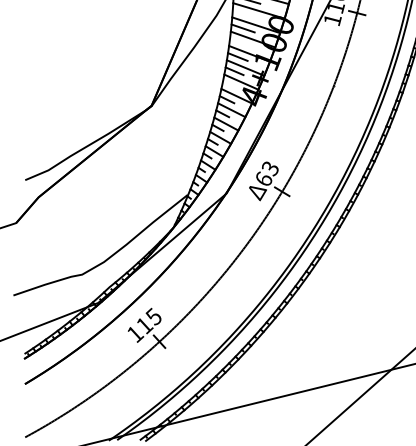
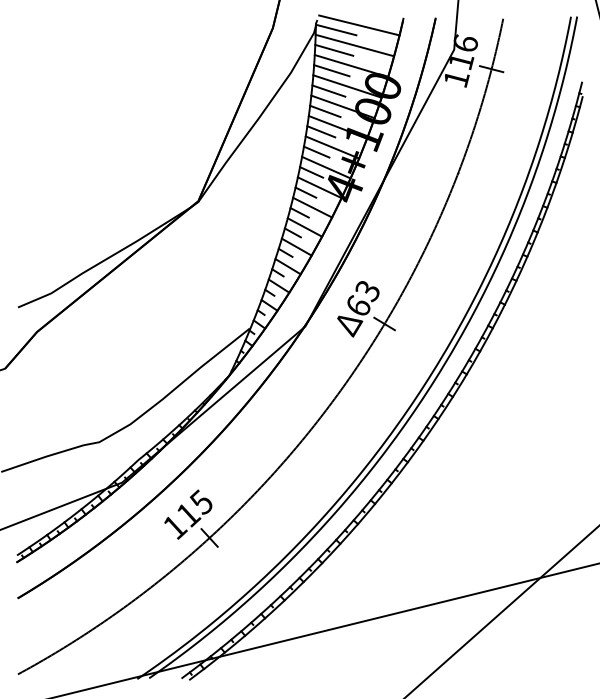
line: (244, 14) -> (331, 70), added
line: (240, 42) -> (325, 111), added
line: (230, 85) -> (311, 172), added

